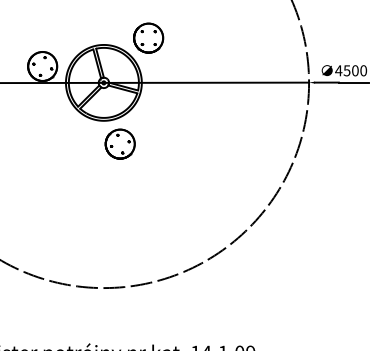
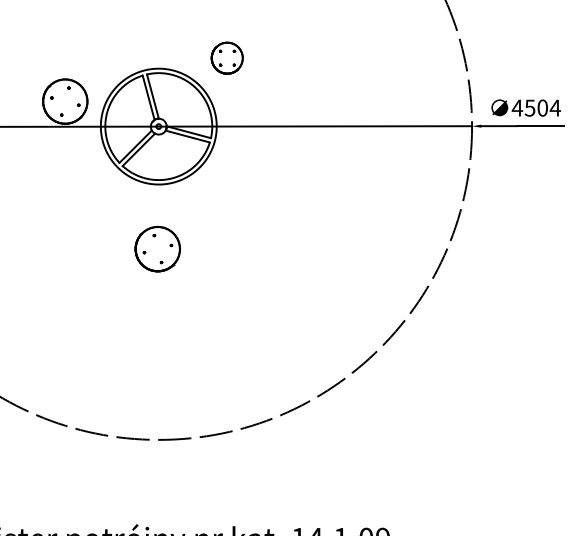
part: (148, 37) -> (226, 57), size x0.7
text: (363, 70) -> (555, 107), 4500 -> 4504
part: (119, 143) -> (156, 248), moved

